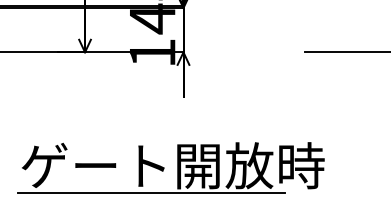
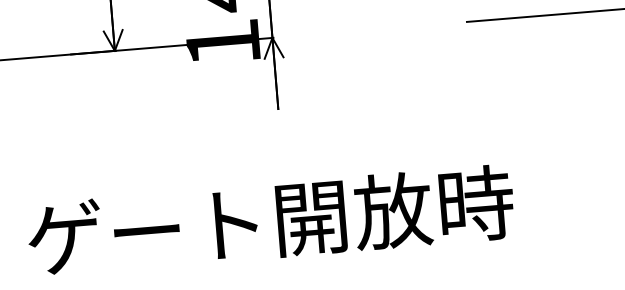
line: (151, 192) -> (239, 266), removed

